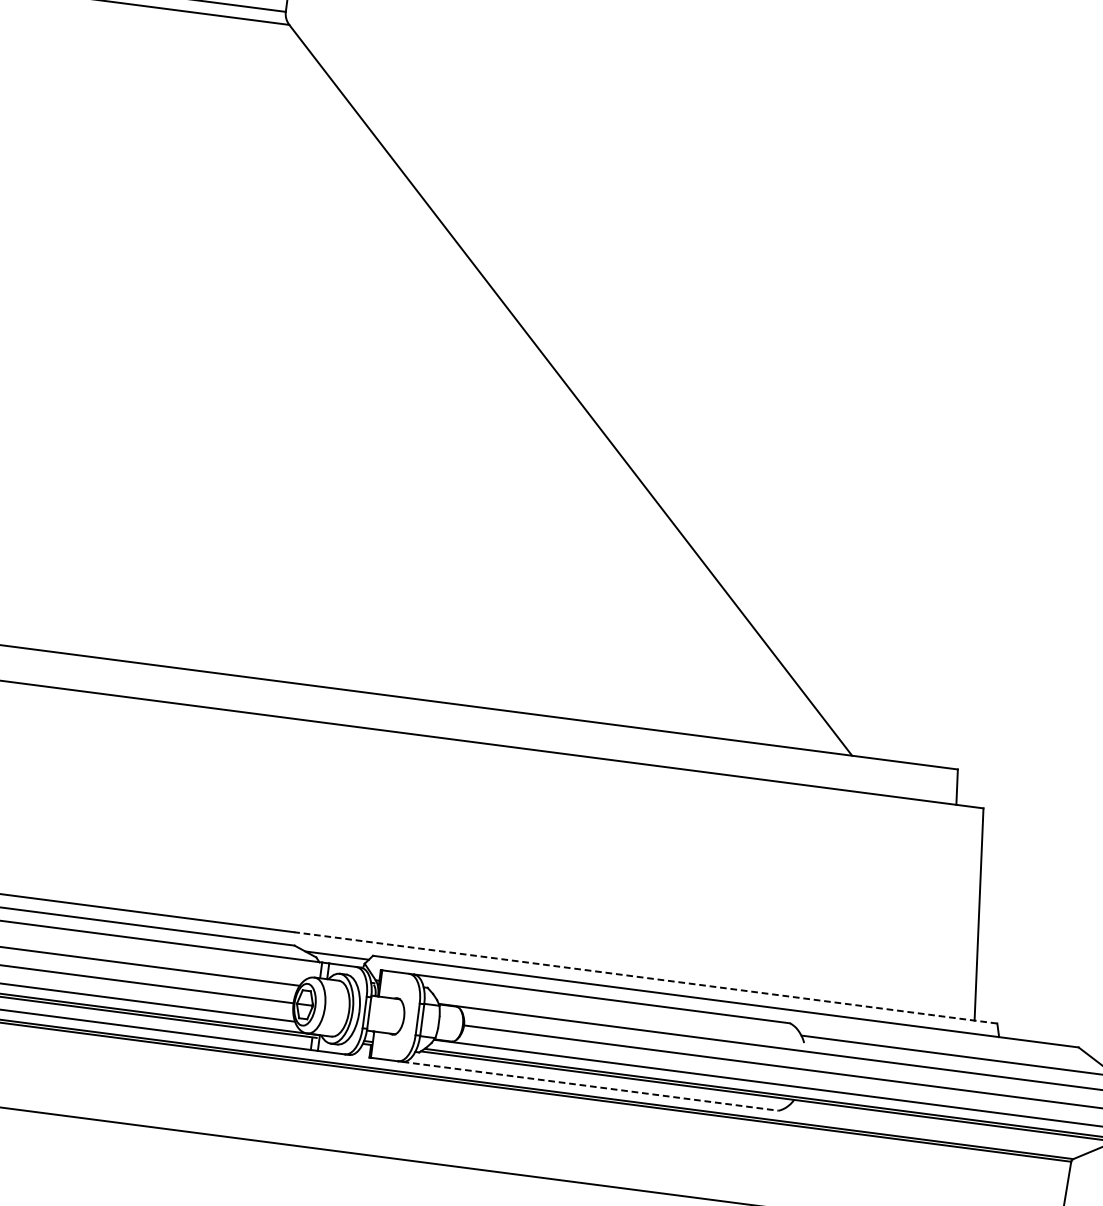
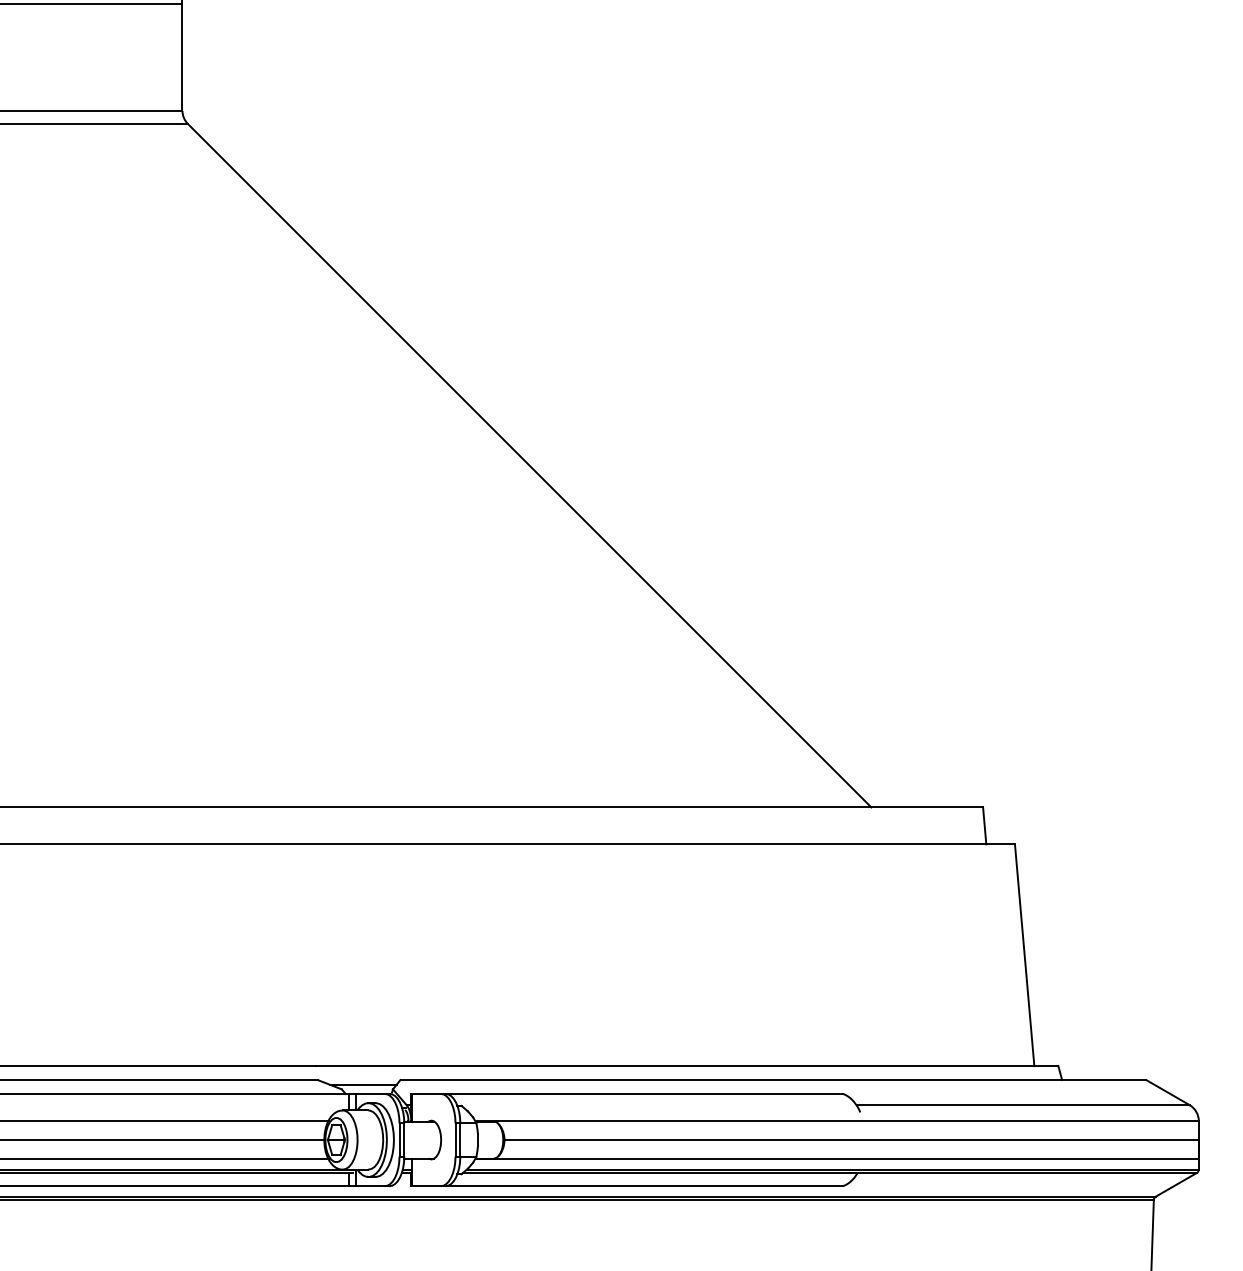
line: (645, 978) -> (686, 1066), dashed -> solid
line: (590, 1086) -> (644, 1186), dashed -> solid

